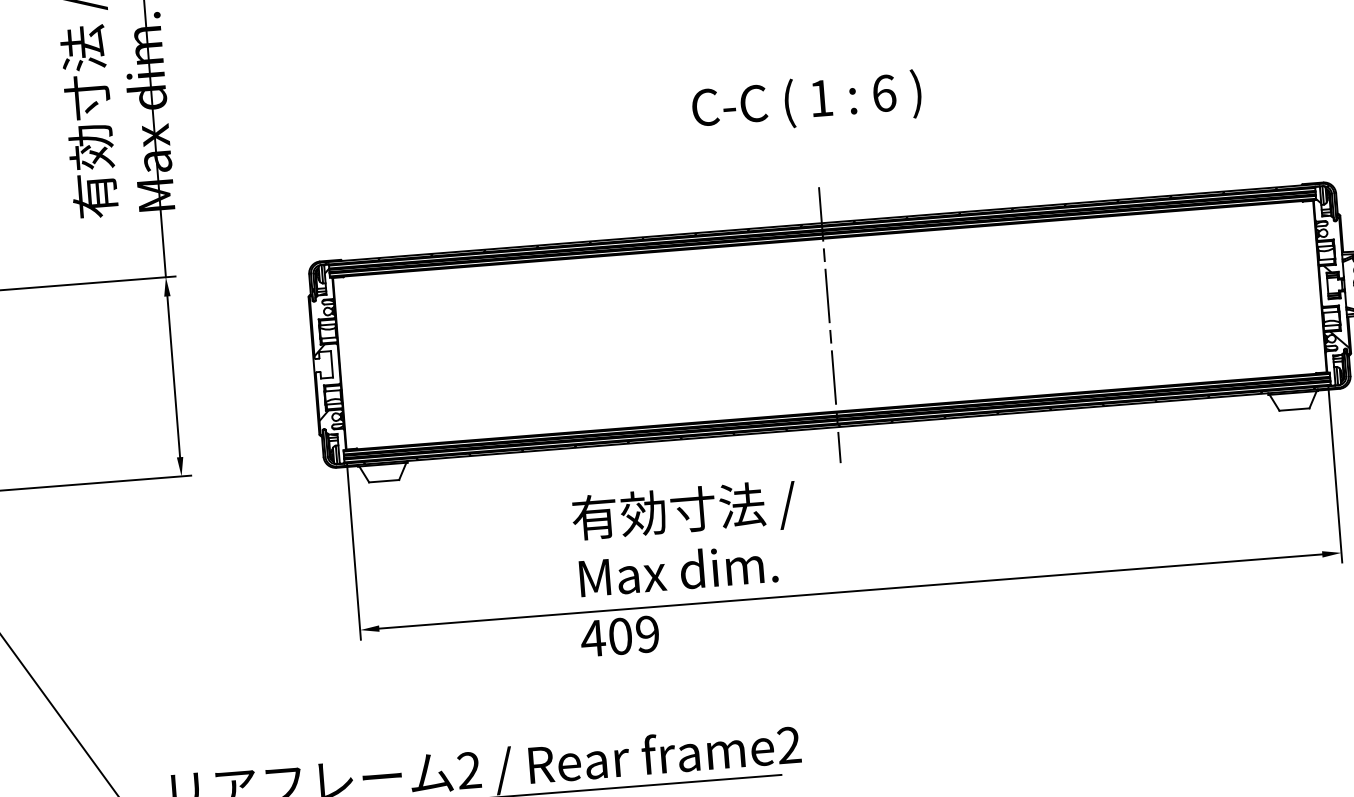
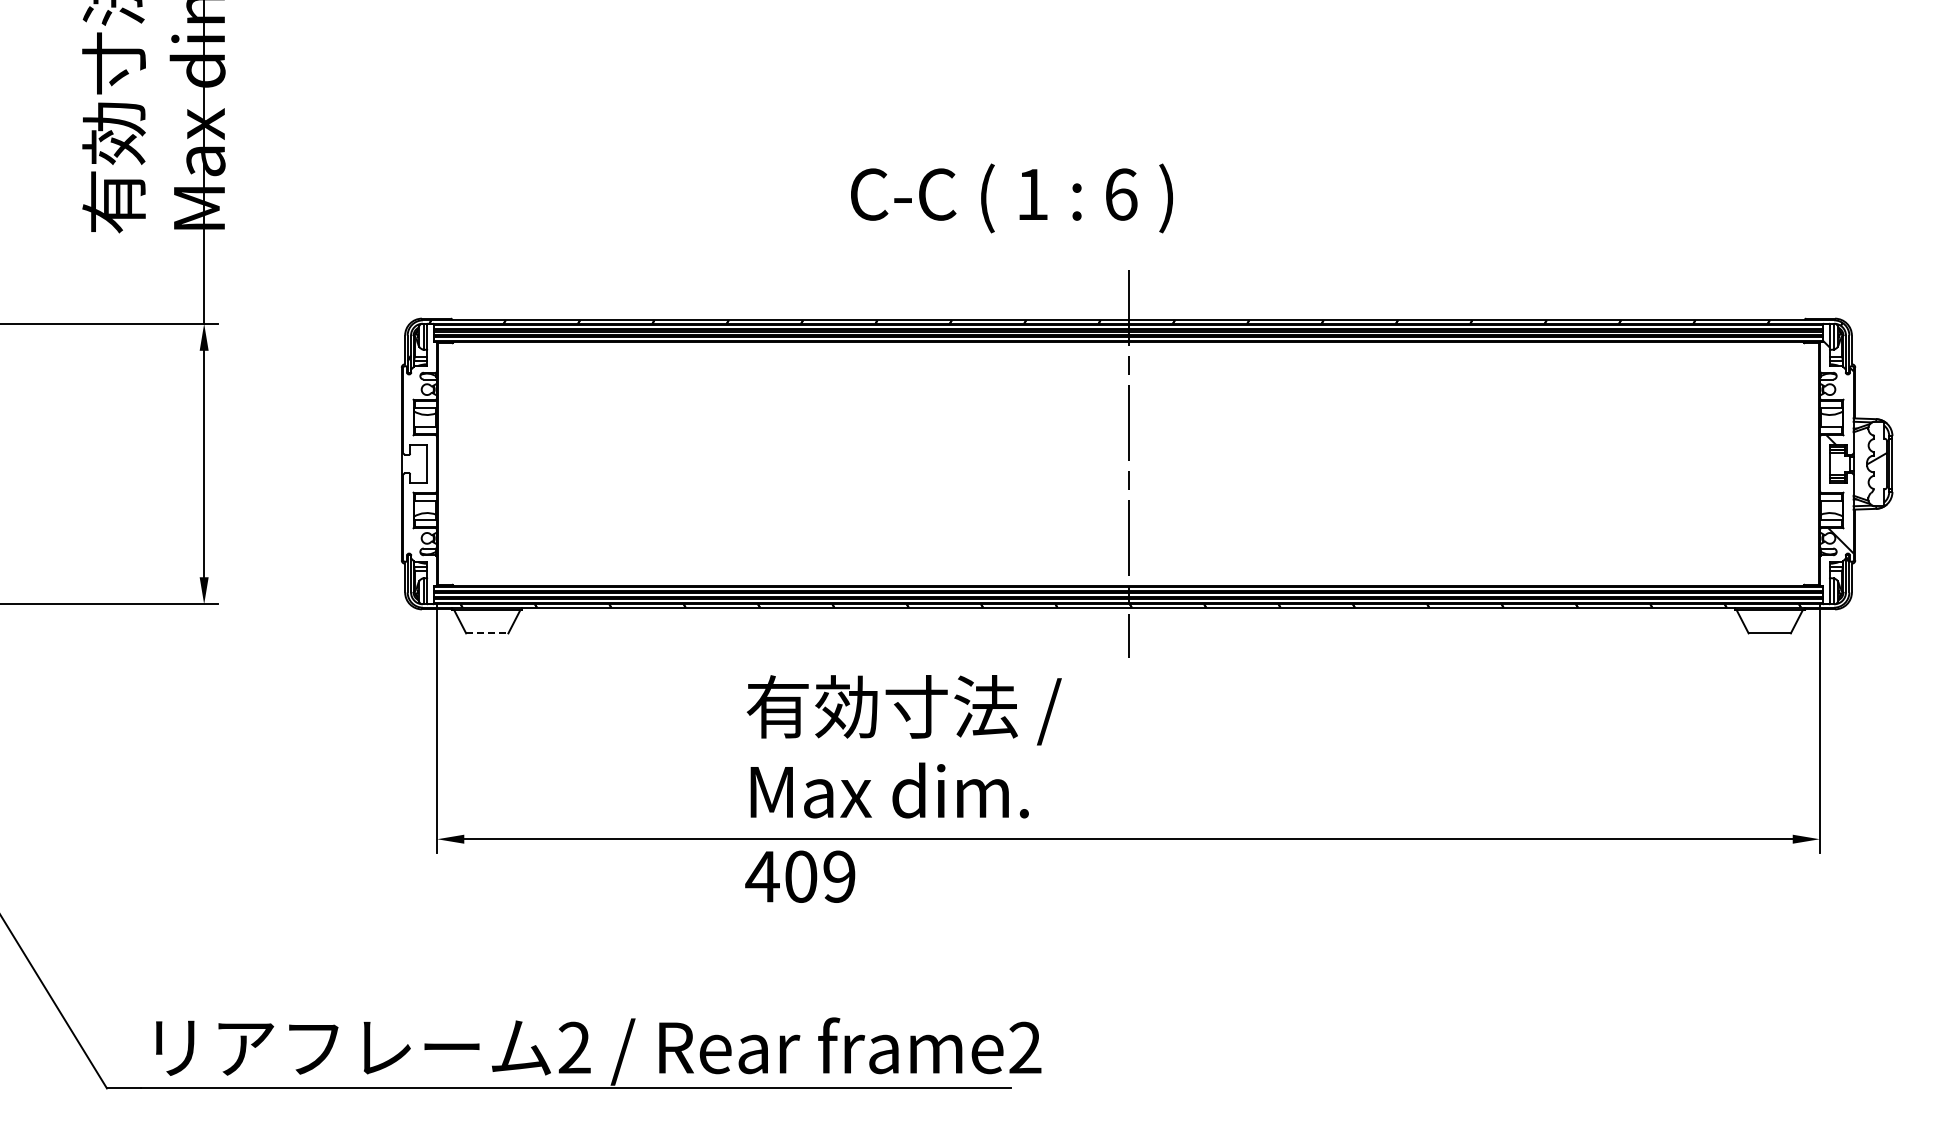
text: (806, 102) -> (1011, 198), moved
hatch: (326, 366) -> (418, 466), removed
line: (384, 481) -> (487, 633), solid -> dashed

